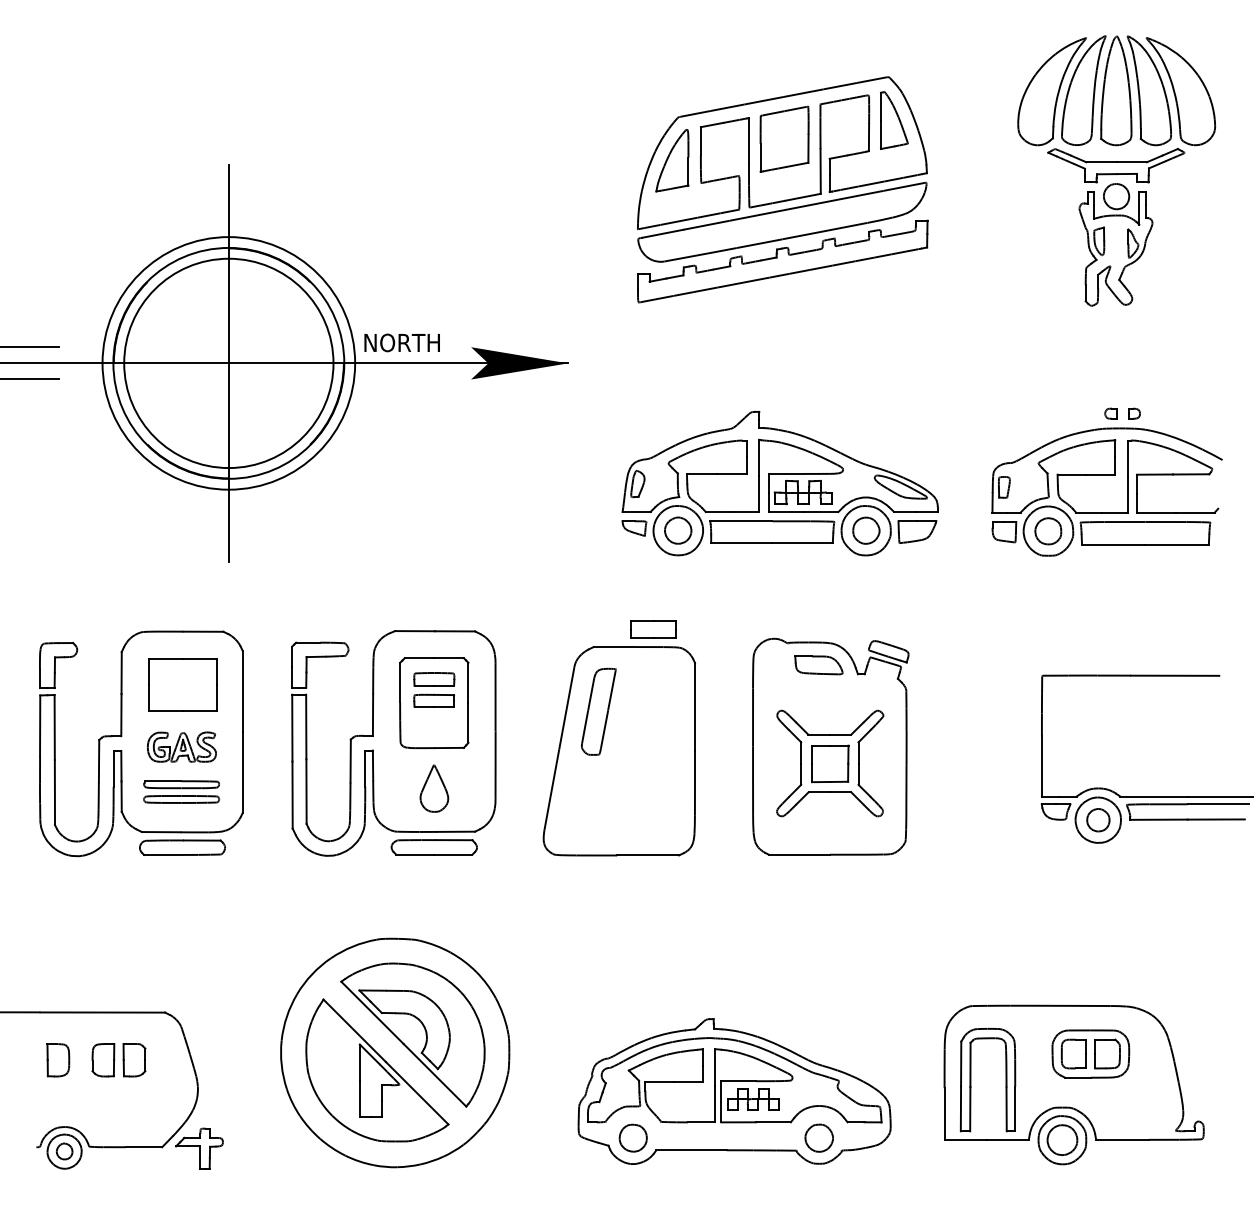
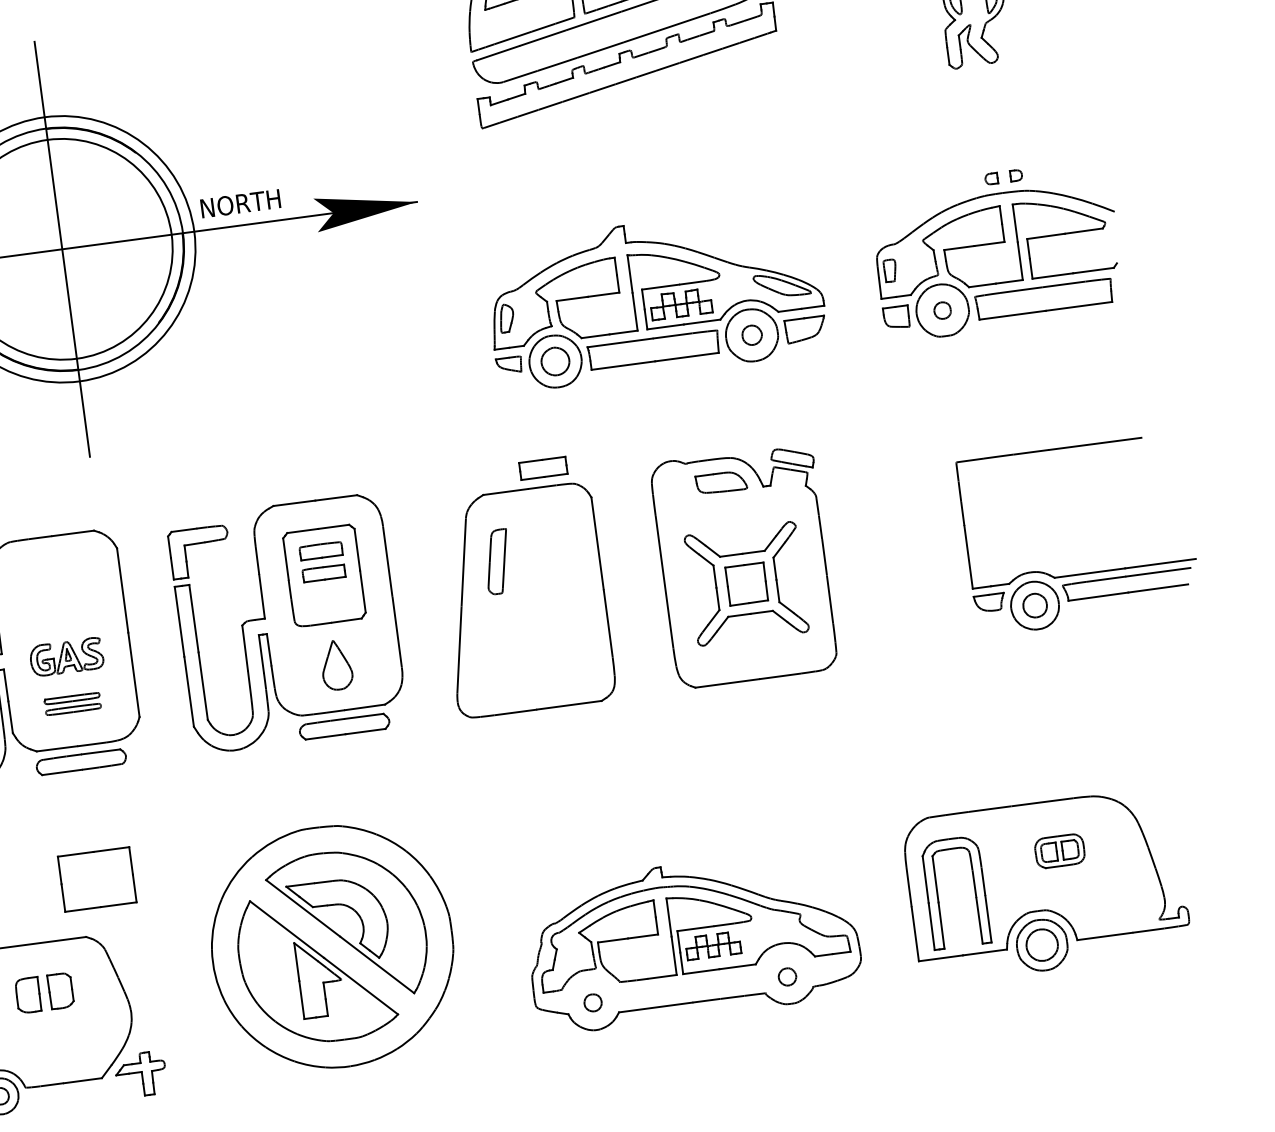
part: (866, 530) -> (752, 335), size x0.7
part: (1048, 531) -> (942, 310), size x0.6
part: (182, 684) -> (96, 879), moved
part: (598, 711) -> (497, 561), size x0.7
part: (181, 791) -> (72, 703), size x0.7
part: (1090, 1053) -> (1059, 850), size x0.6
part: (632, 1137) -> (592, 1002), size x0.6
part: (818, 1137) -> (786, 976), size x0.6

